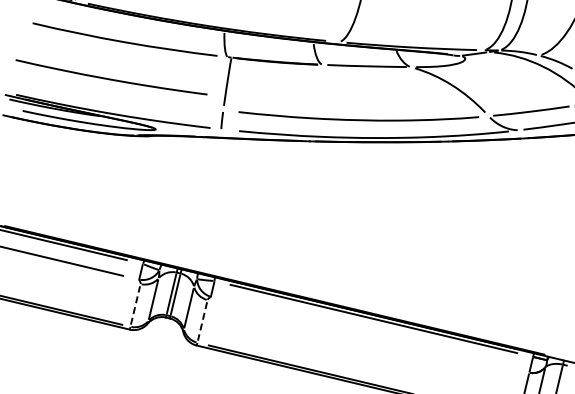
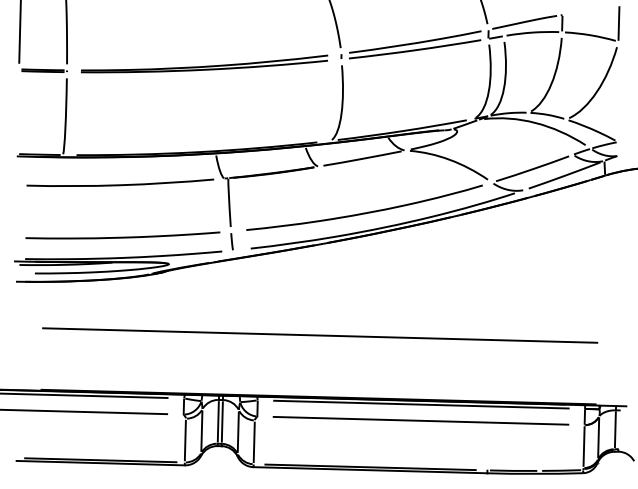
curve: (110, 78) -> (122, 236), moved
line: (289, 230) -> (320, 335), added
line: (135, 305) -> (185, 440), dashed -> solid
line: (202, 321) -> (254, 442), dashed -> solid
line: (369, 334) -> (420, 420), added

